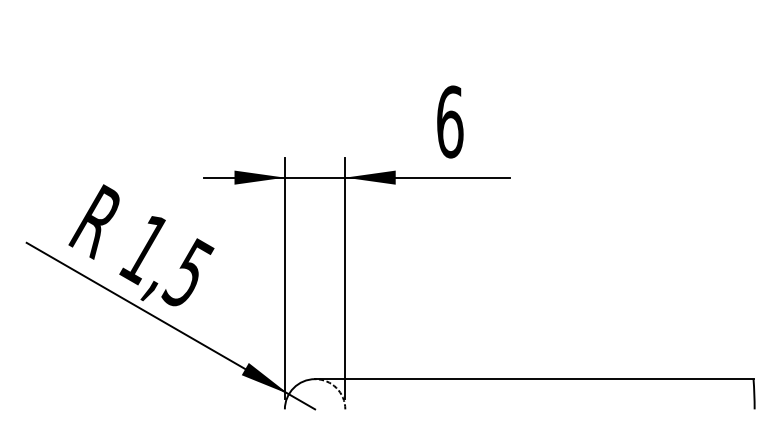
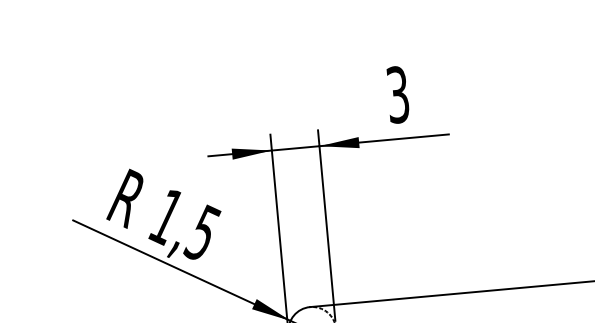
text: (450, 121) -> (398, 94), 6 -> 3

